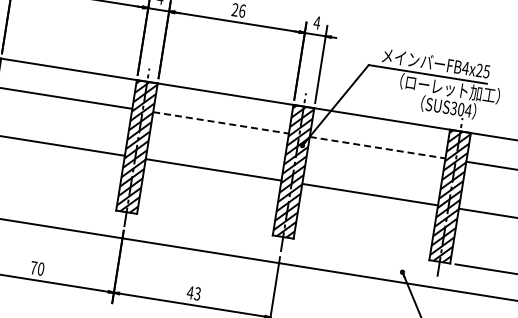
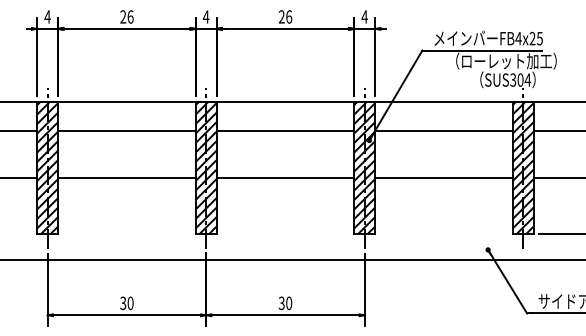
line: (221, 122) -> (285, 130), dashed -> solid
line: (378, 147) -> (444, 130), dashed -> solid
text: (34, 268) -> (123, 303), 70 -> 30
text: (194, 293) -> (285, 303), 43 -> 30

